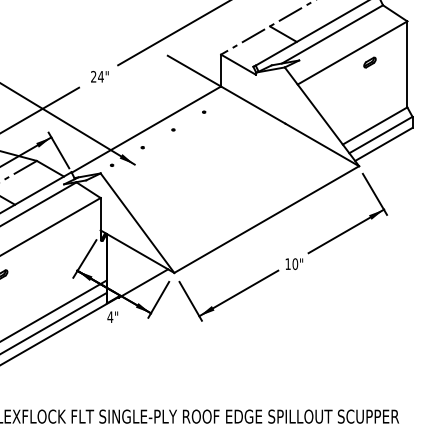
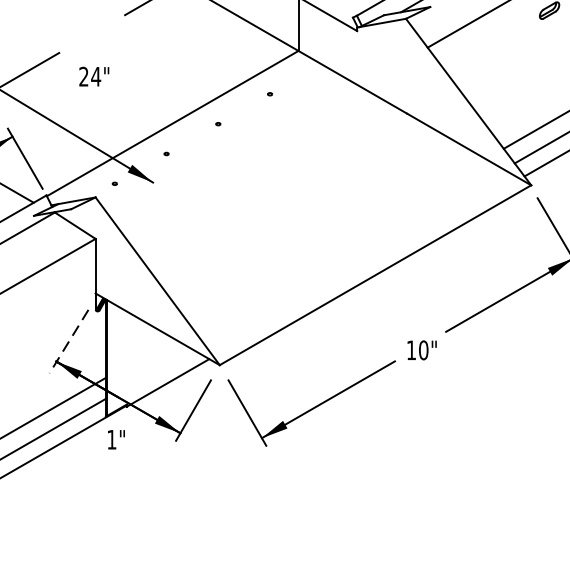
text: (99, 76) -> (93, 76), moved
line: (84, 259) -> (68, 342), solid -> dashed
text: (110, 316) -> (112, 438), 4" -> 1"

